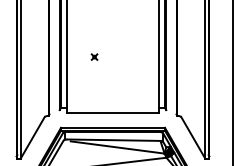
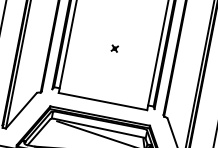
part: (94, 56) -> (114, 48), moved

